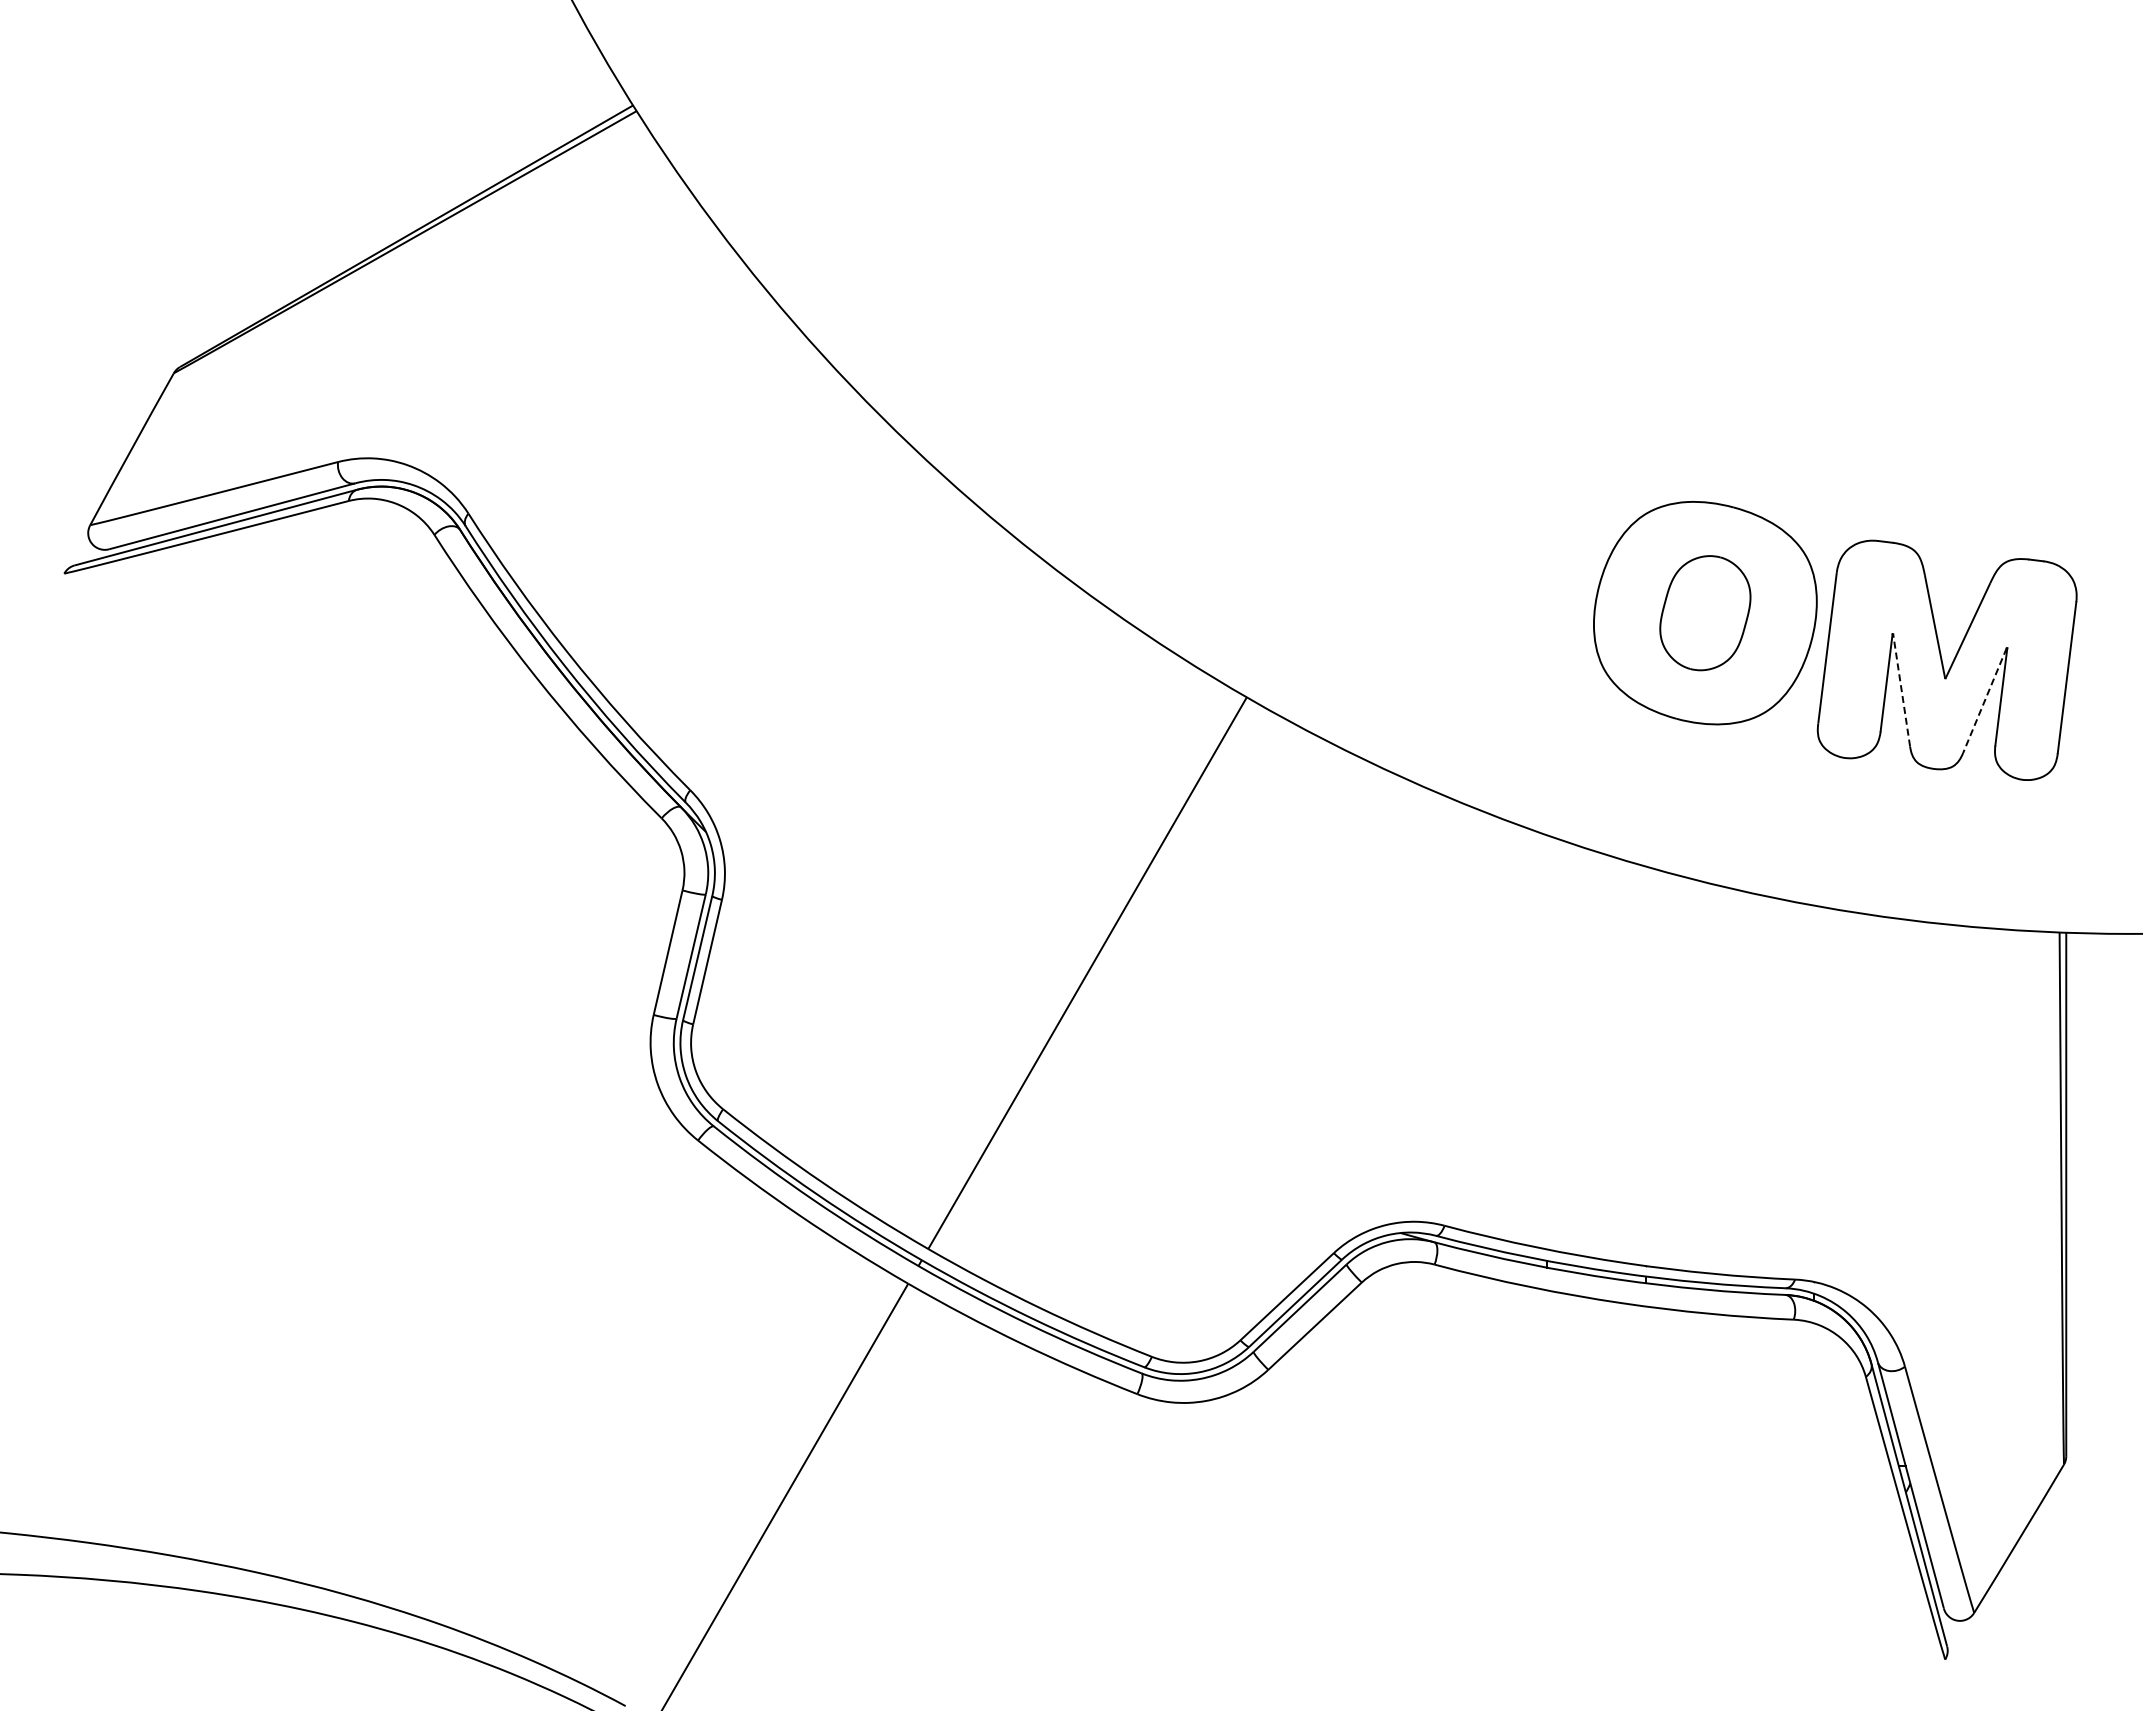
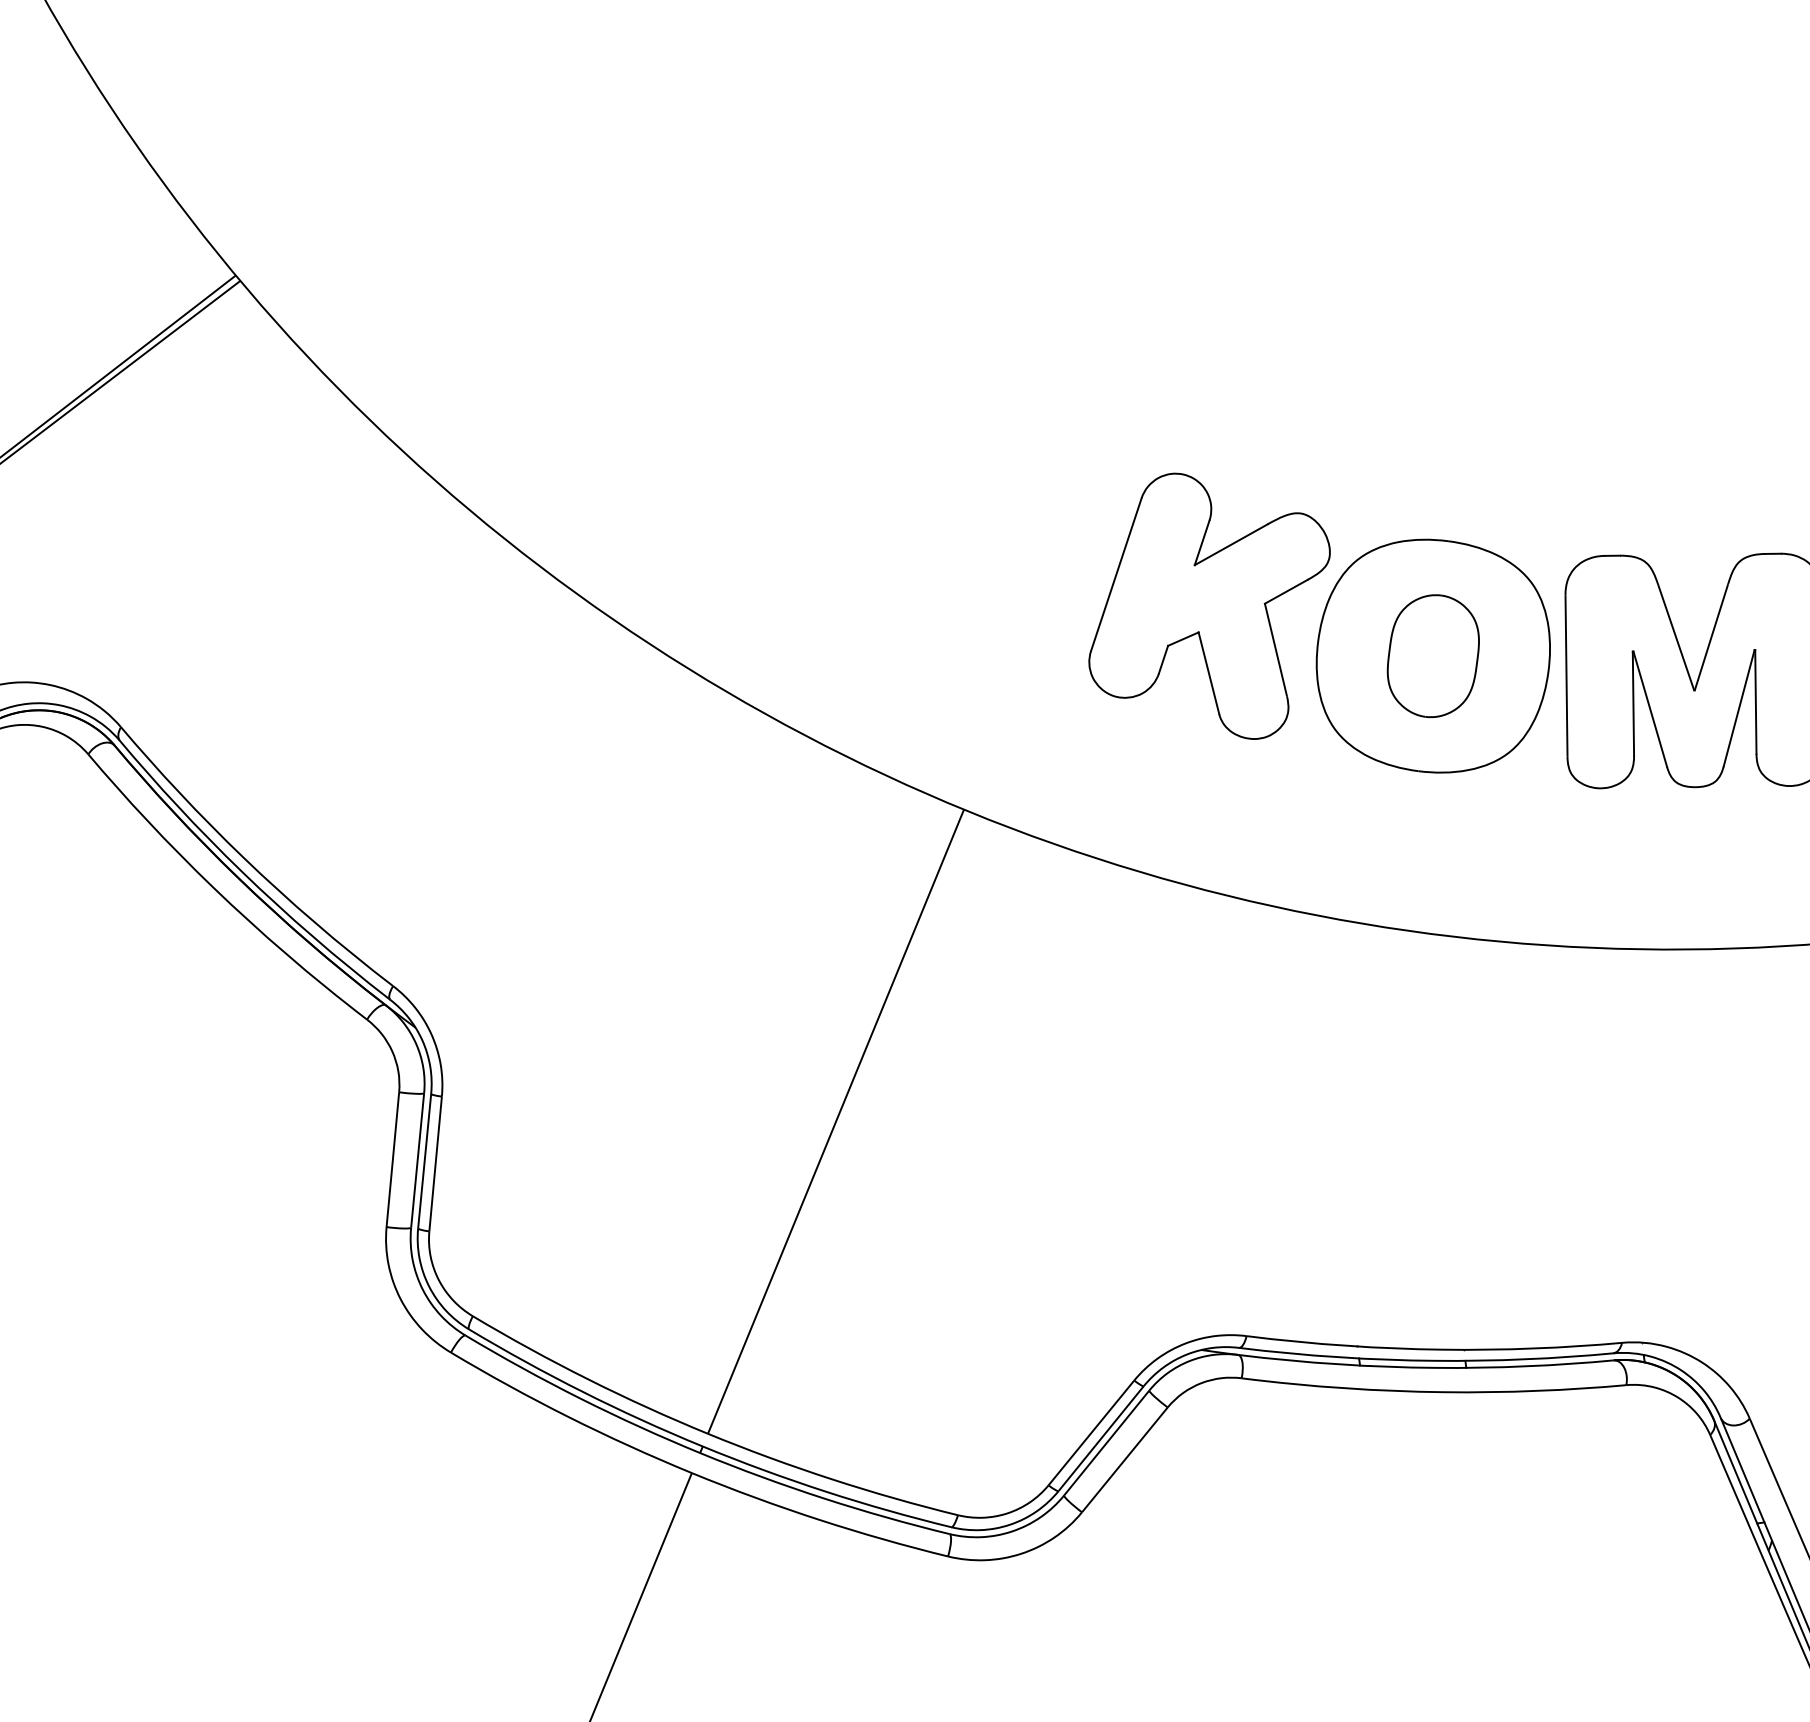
part: (1501, 538) -> (1208, 606), added
line: (1901, 690) -> (1650, 709), dashed -> solid
line: (1984, 700) -> (1738, 708), dashed -> solid

